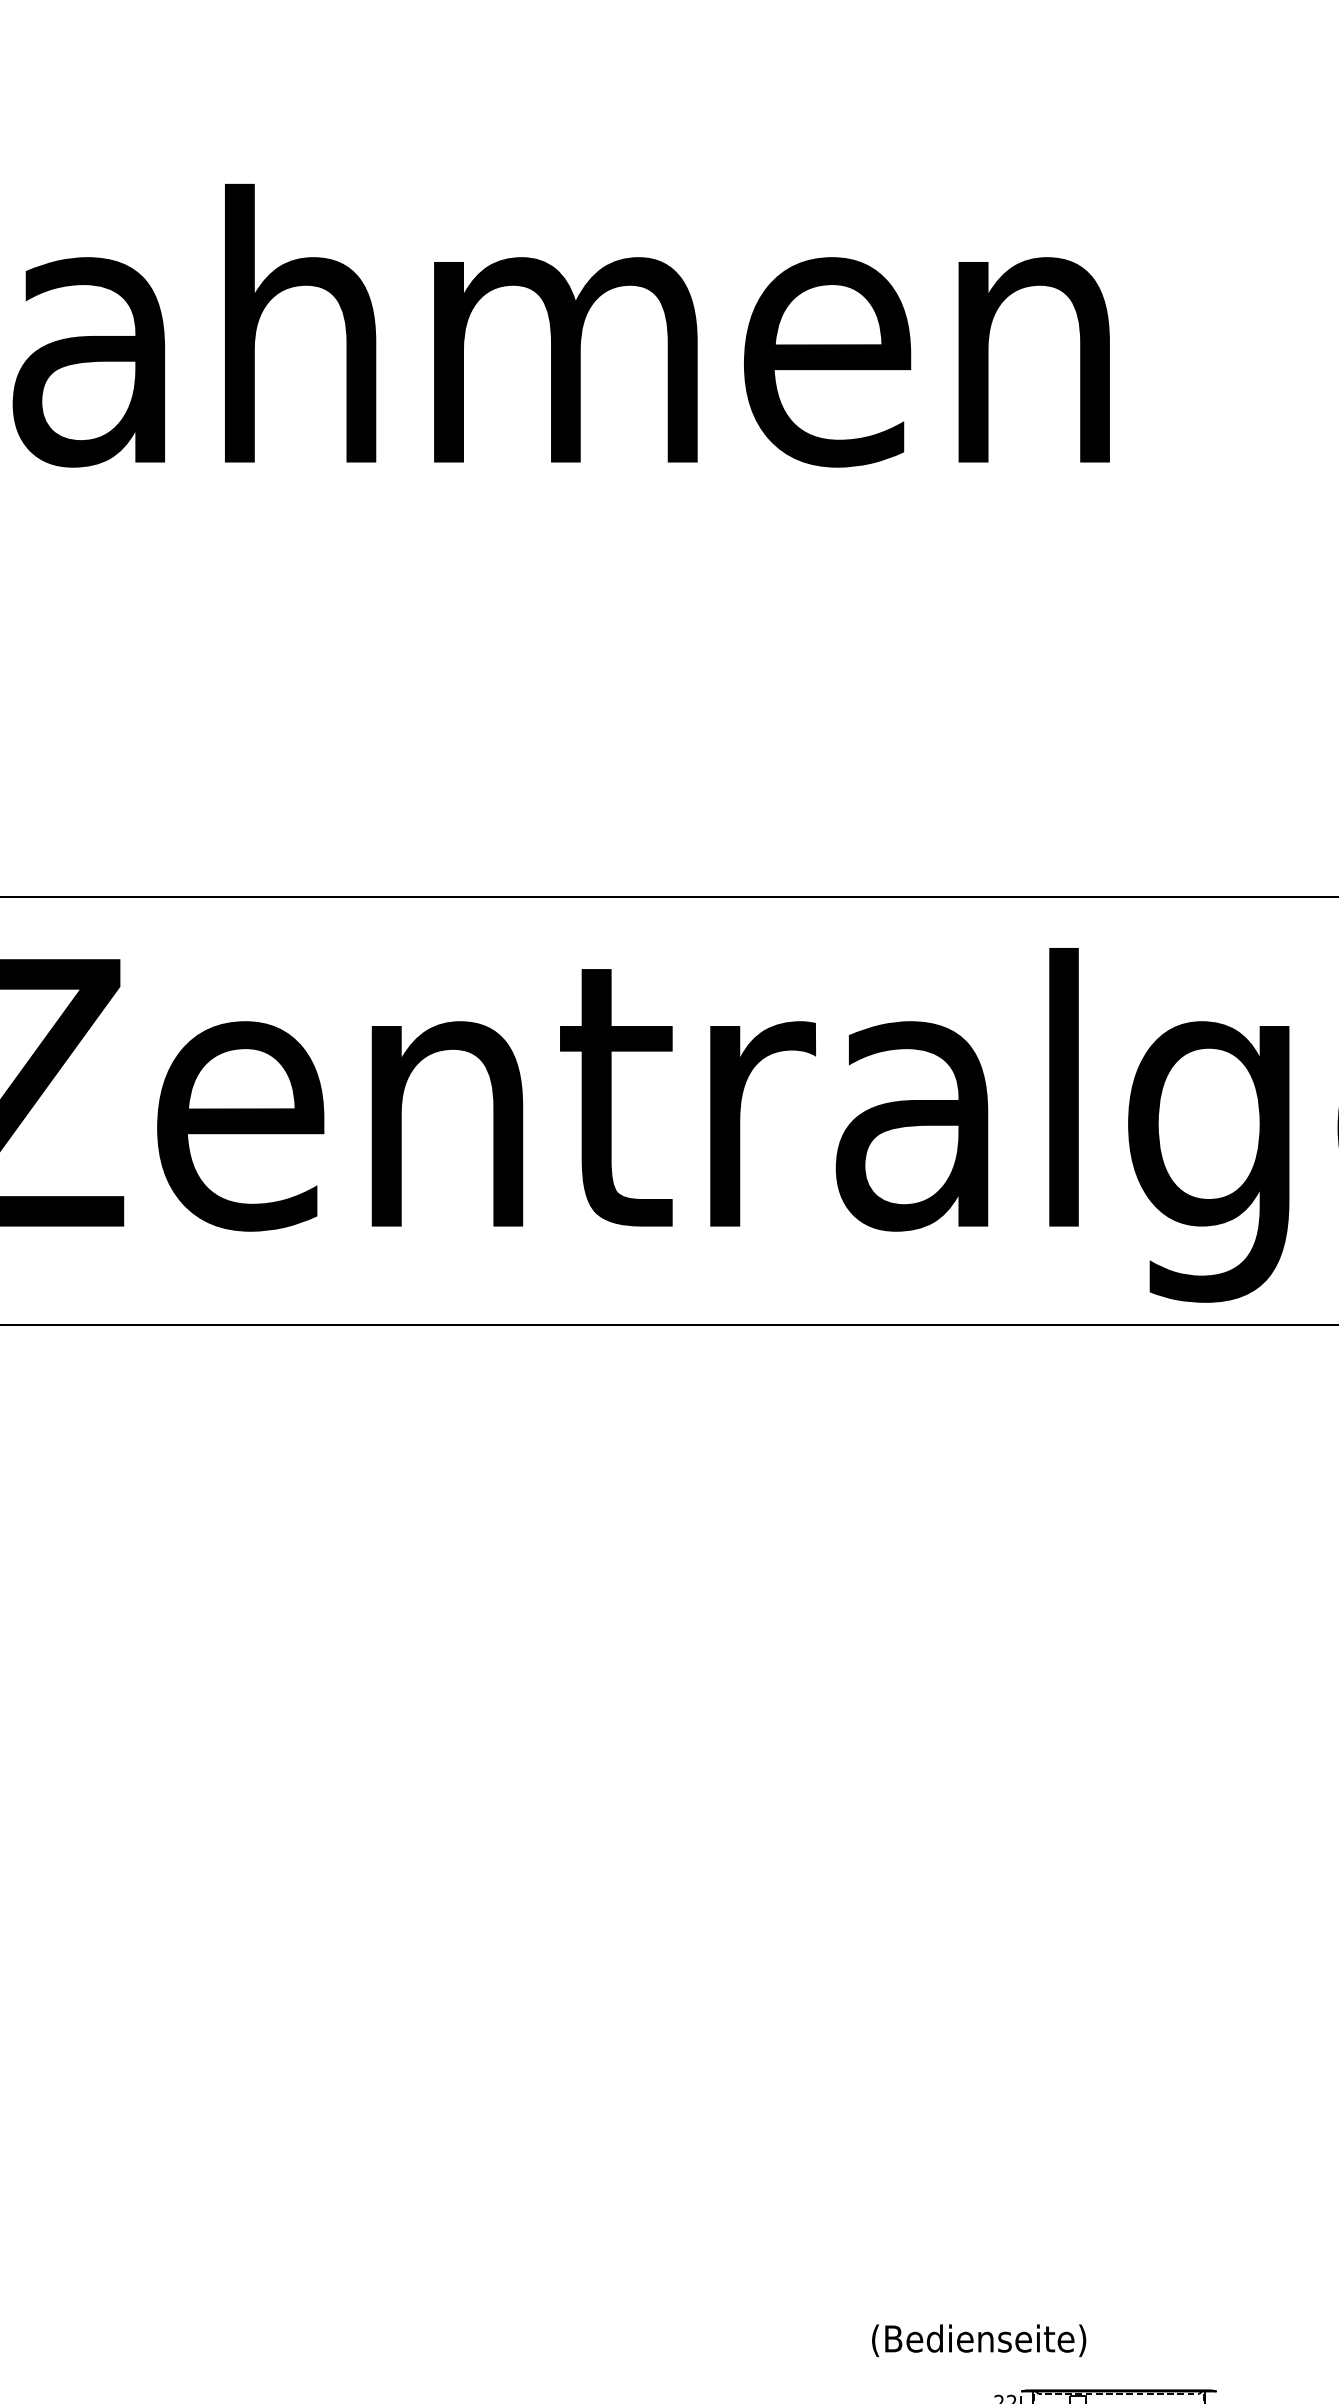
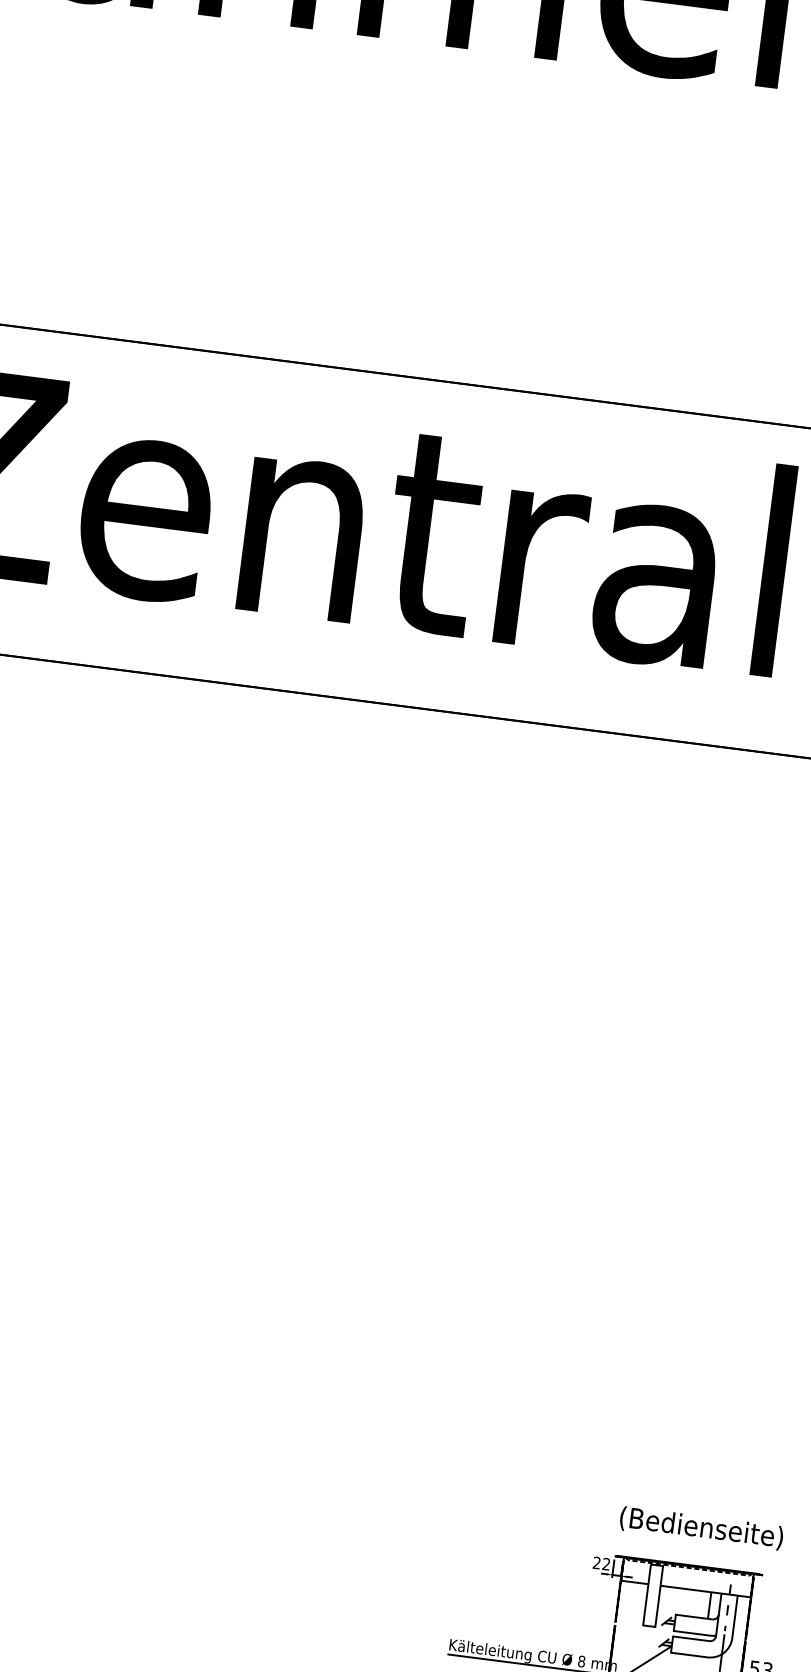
text: (979, 2340) -> (701, 1528), moved

